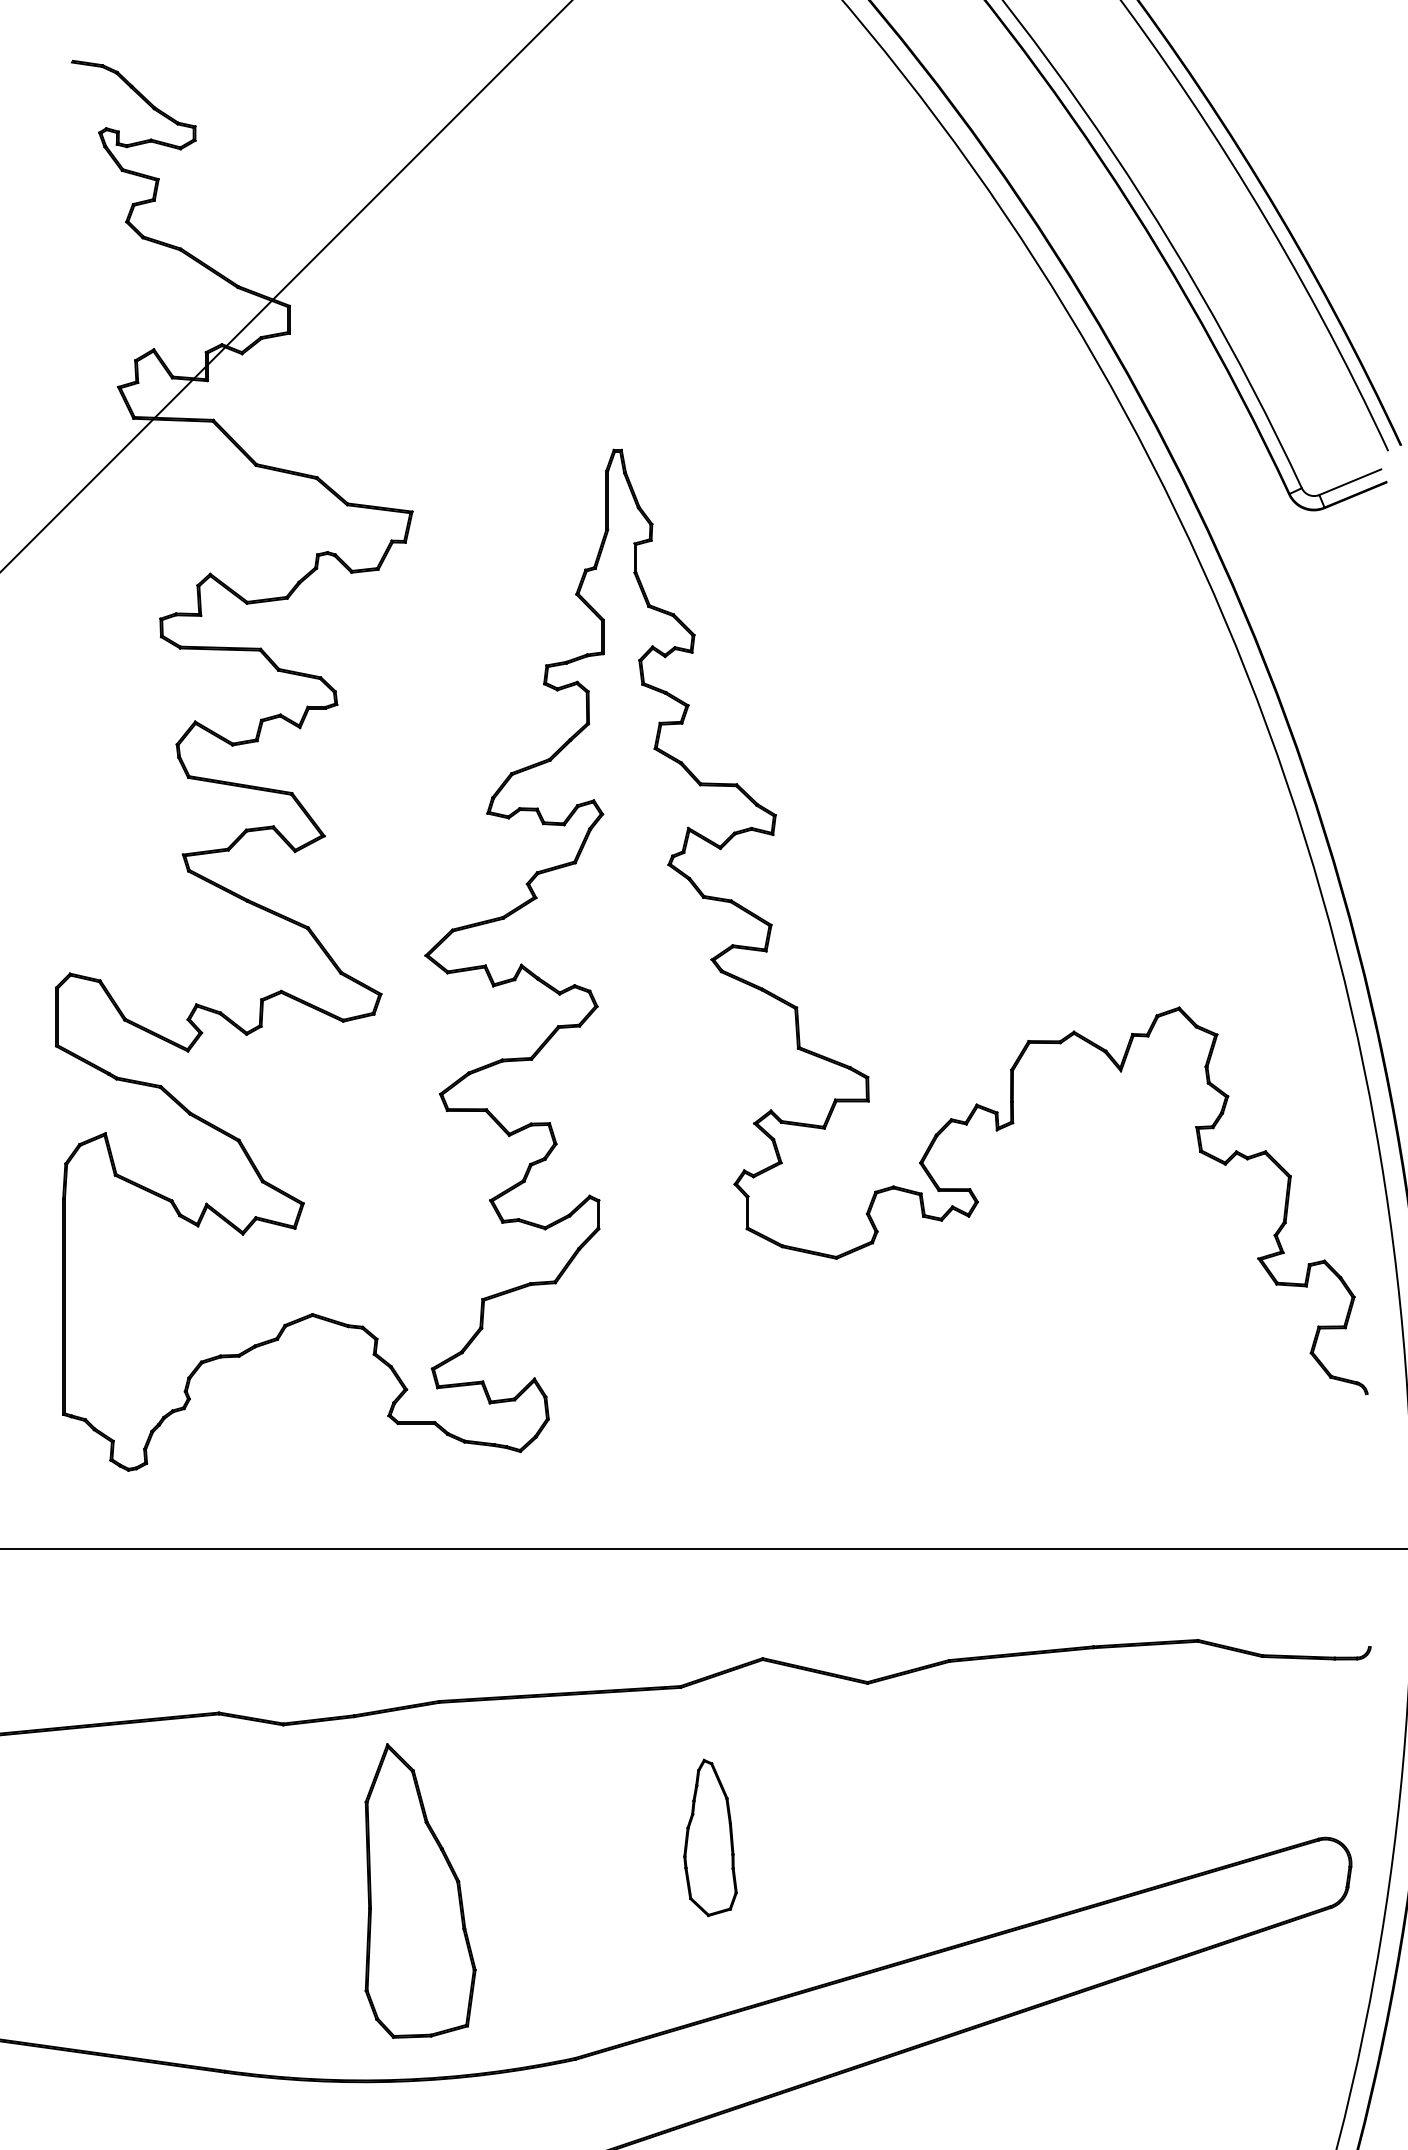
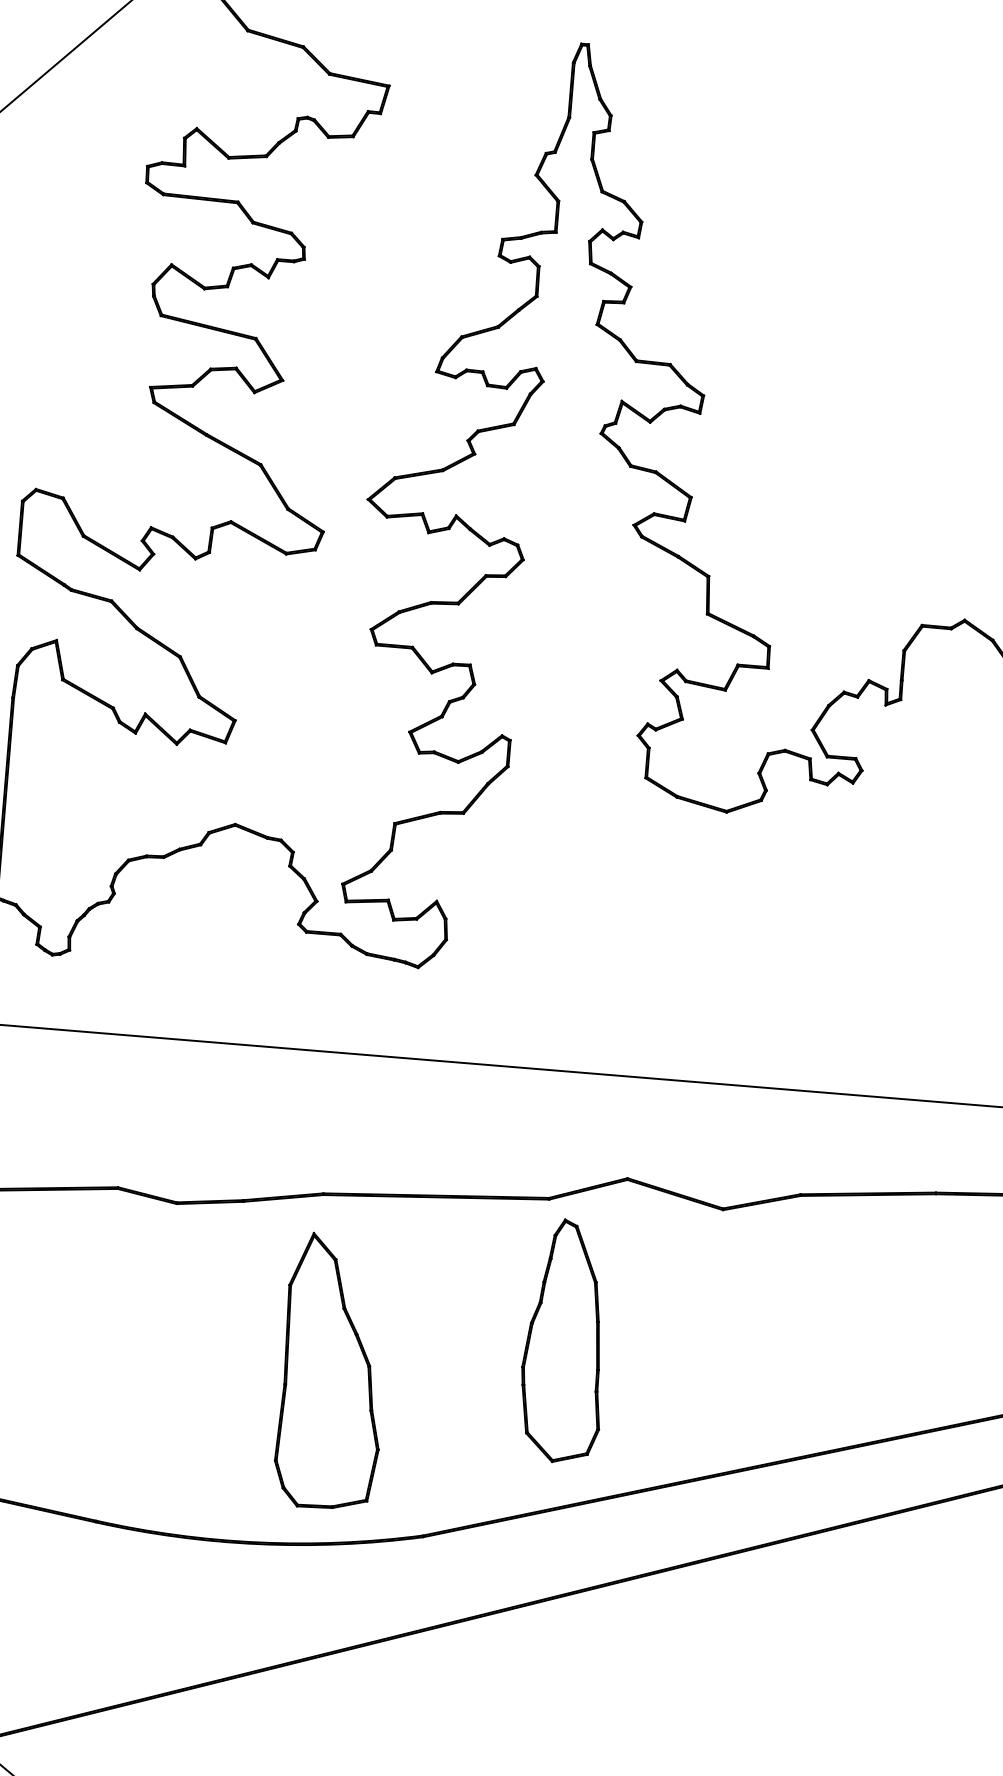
part: (710, 1837) -> (565, 1340), size x1.67
part: (420, 1890) -> (333, 1371), moved

